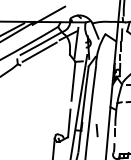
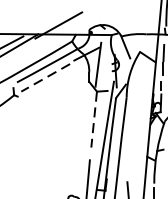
line: (39, 52) -> (45, 78), solid -> dashed
line: (73, 81) -> (94, 119), solid -> dashed

